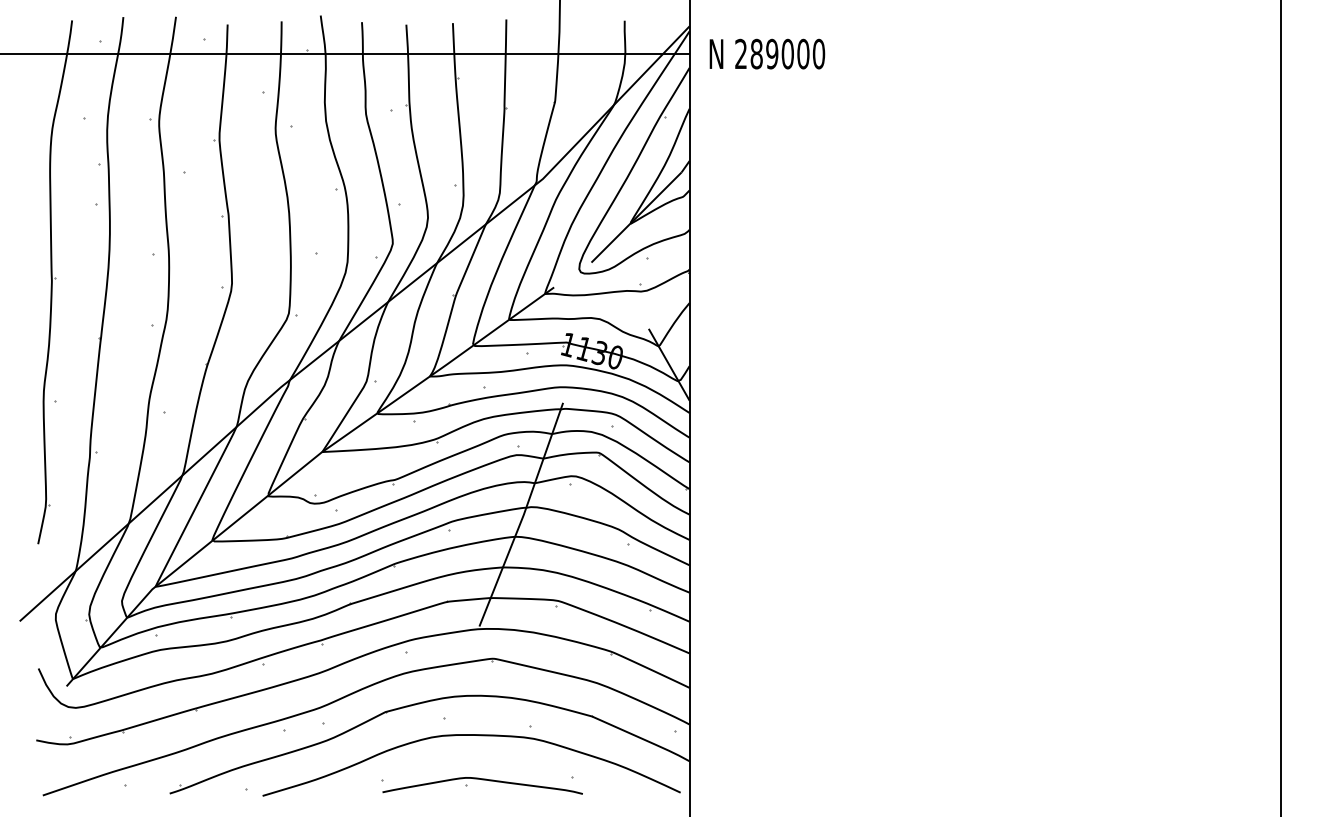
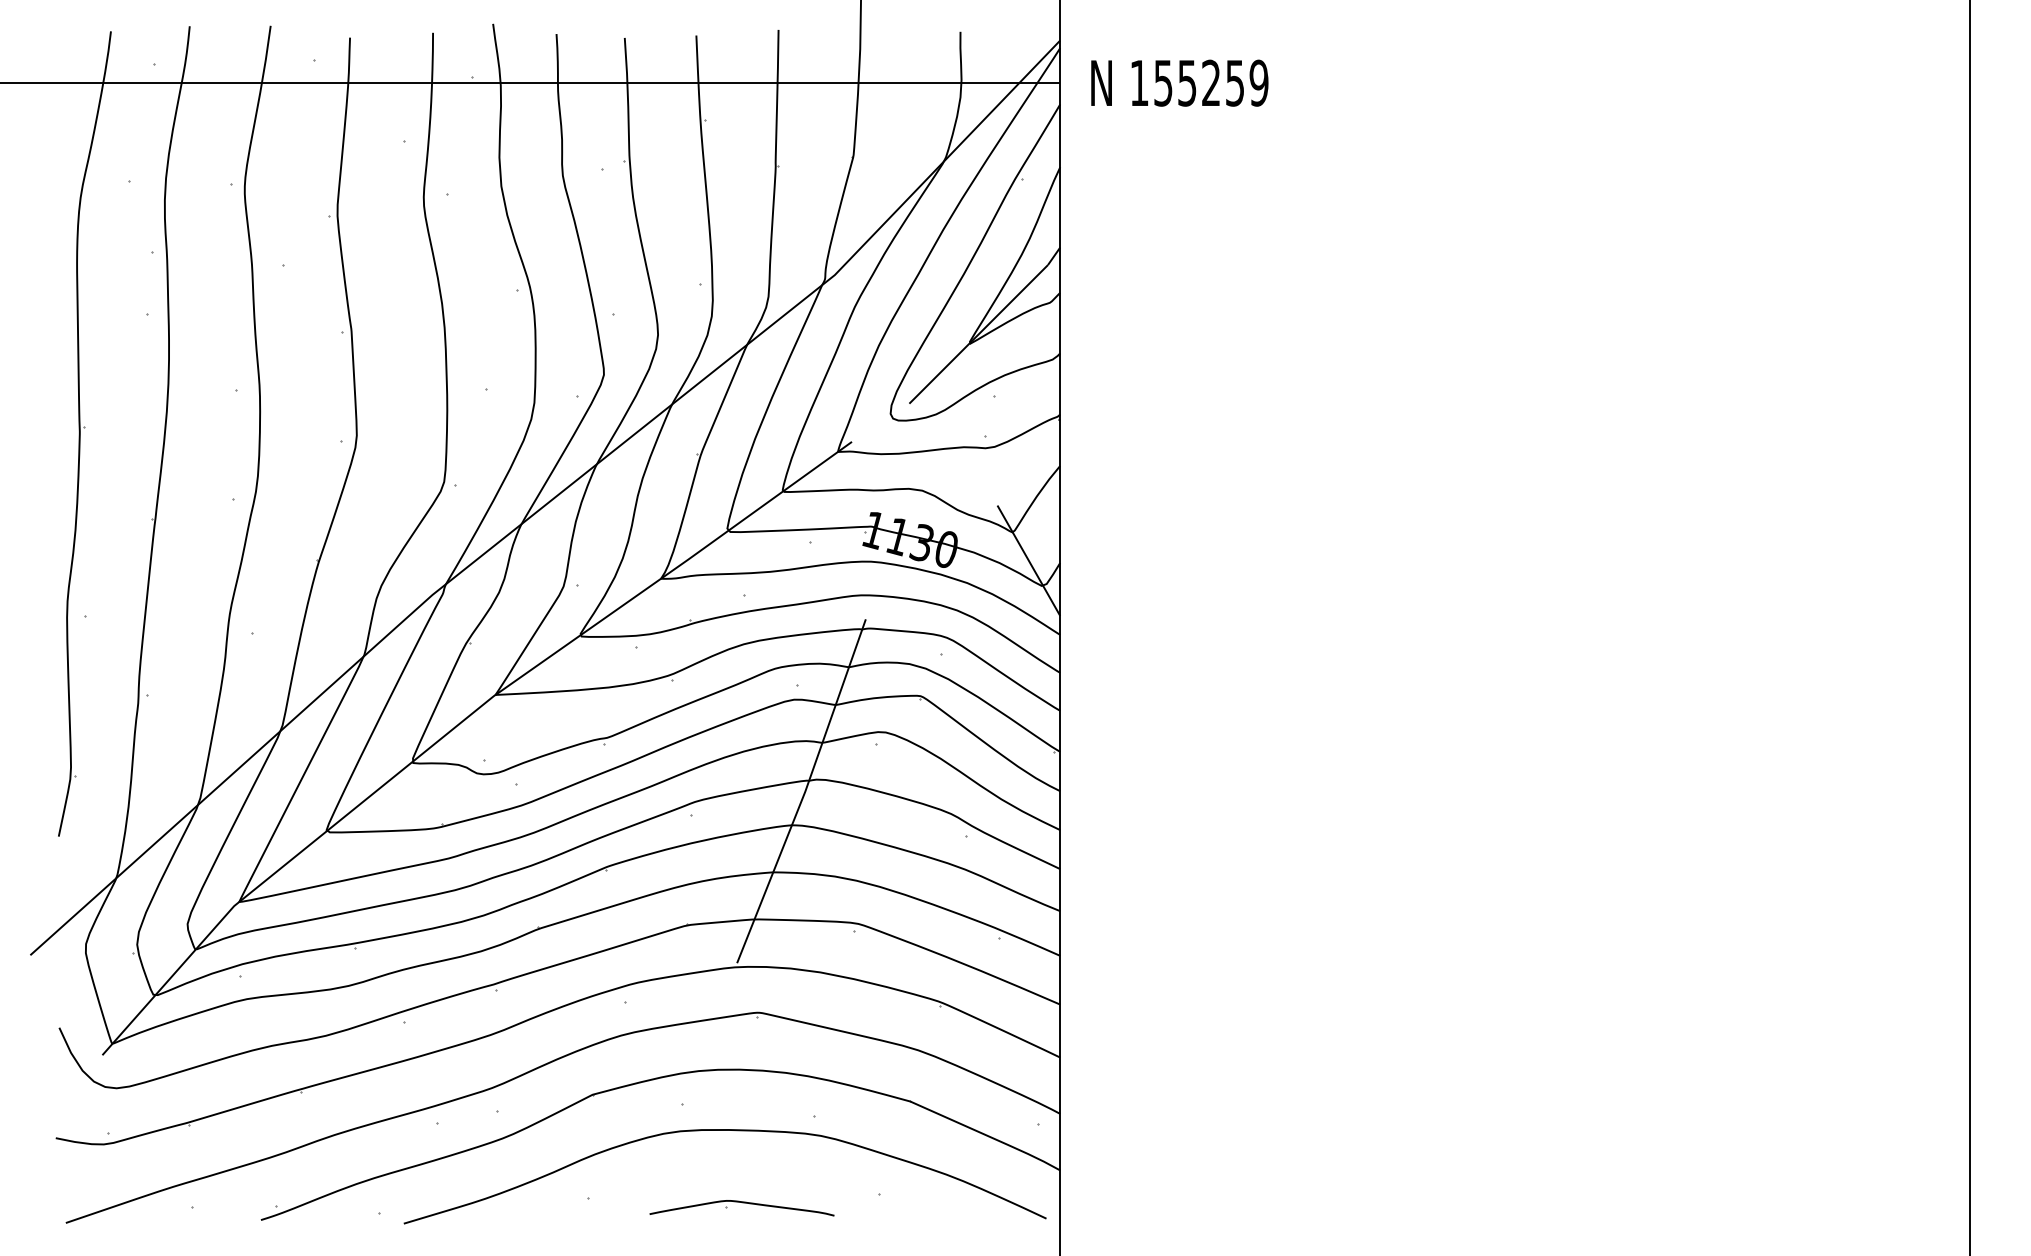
text: (780, 53) -> (1199, 82), 289000 -> 155259
part: (482, 785) -> (741, 1207), size x0.6

